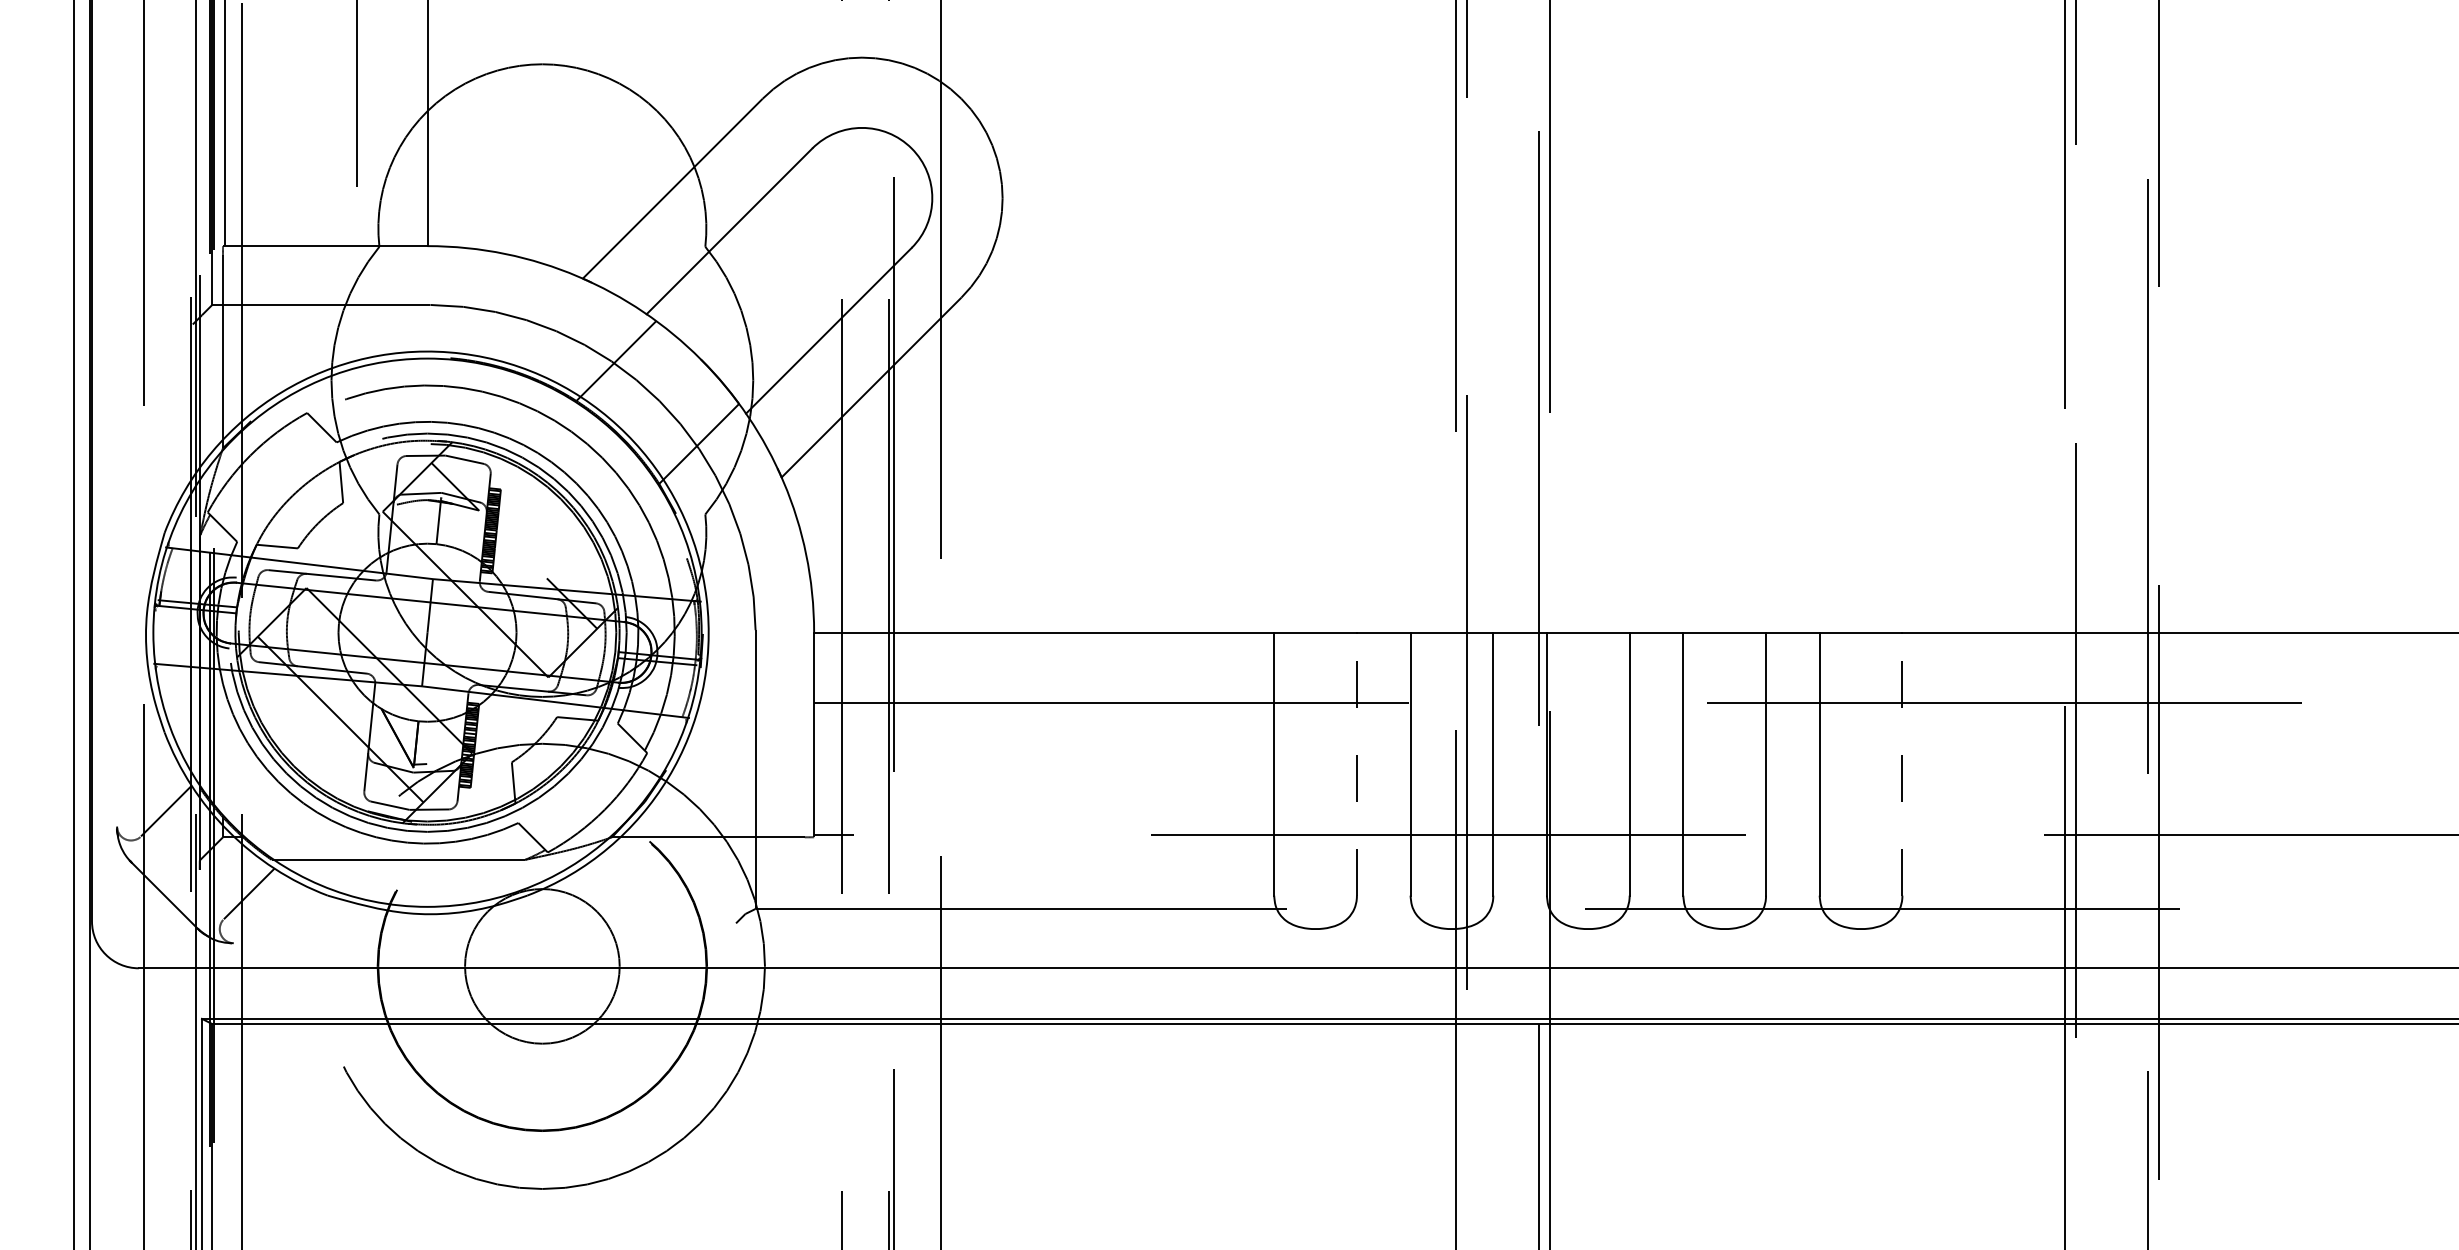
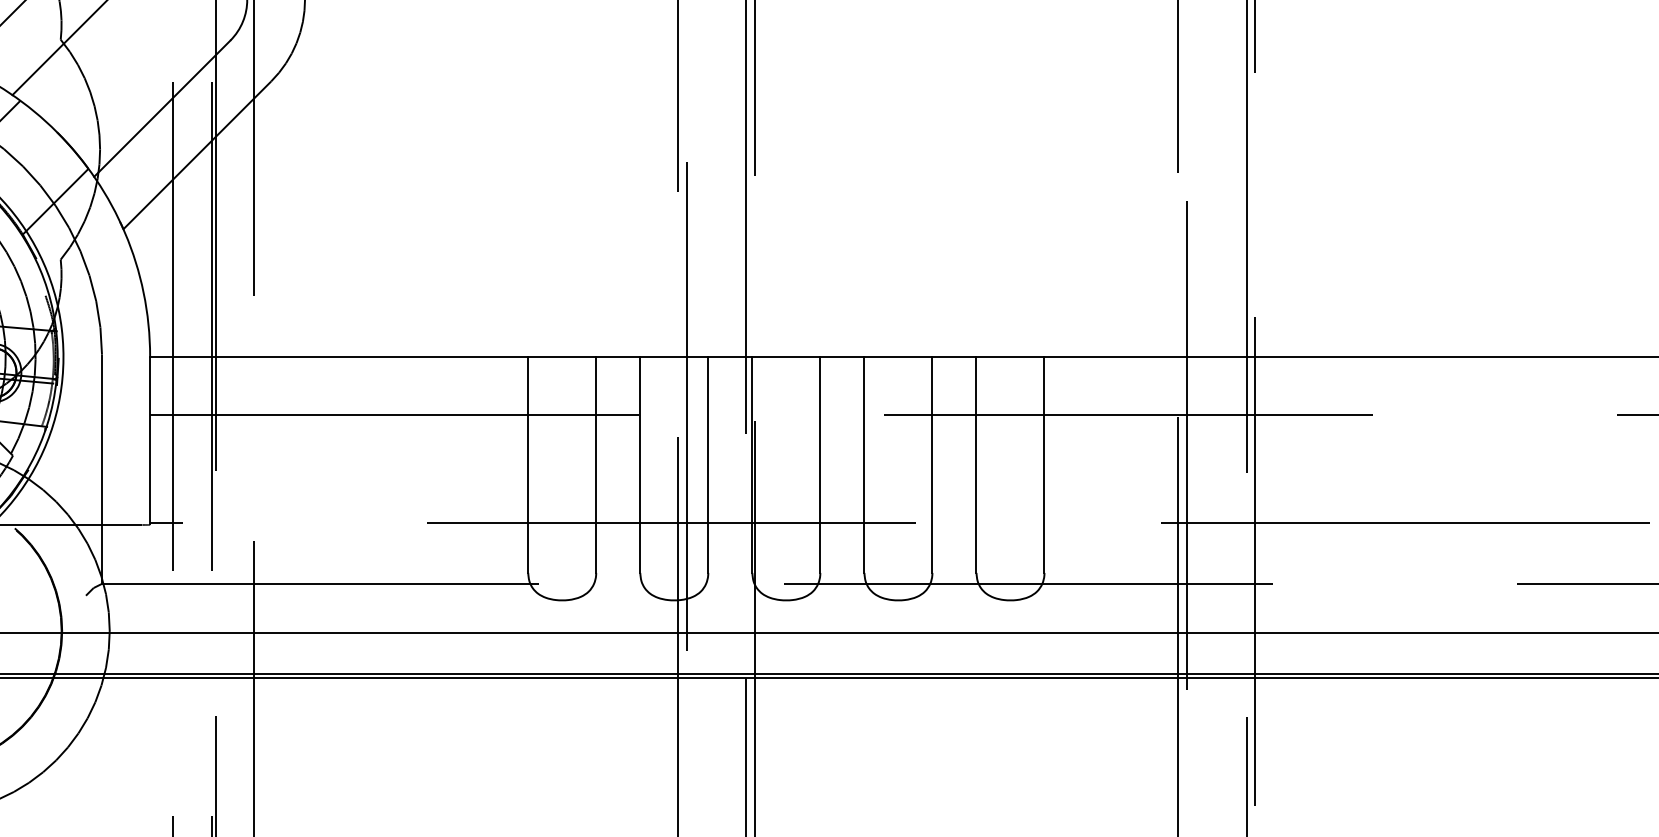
line: (1356, 763) -> (595, 464), dashed -> solid
line: (1902, 763) -> (1044, 464), dashed -> solid

